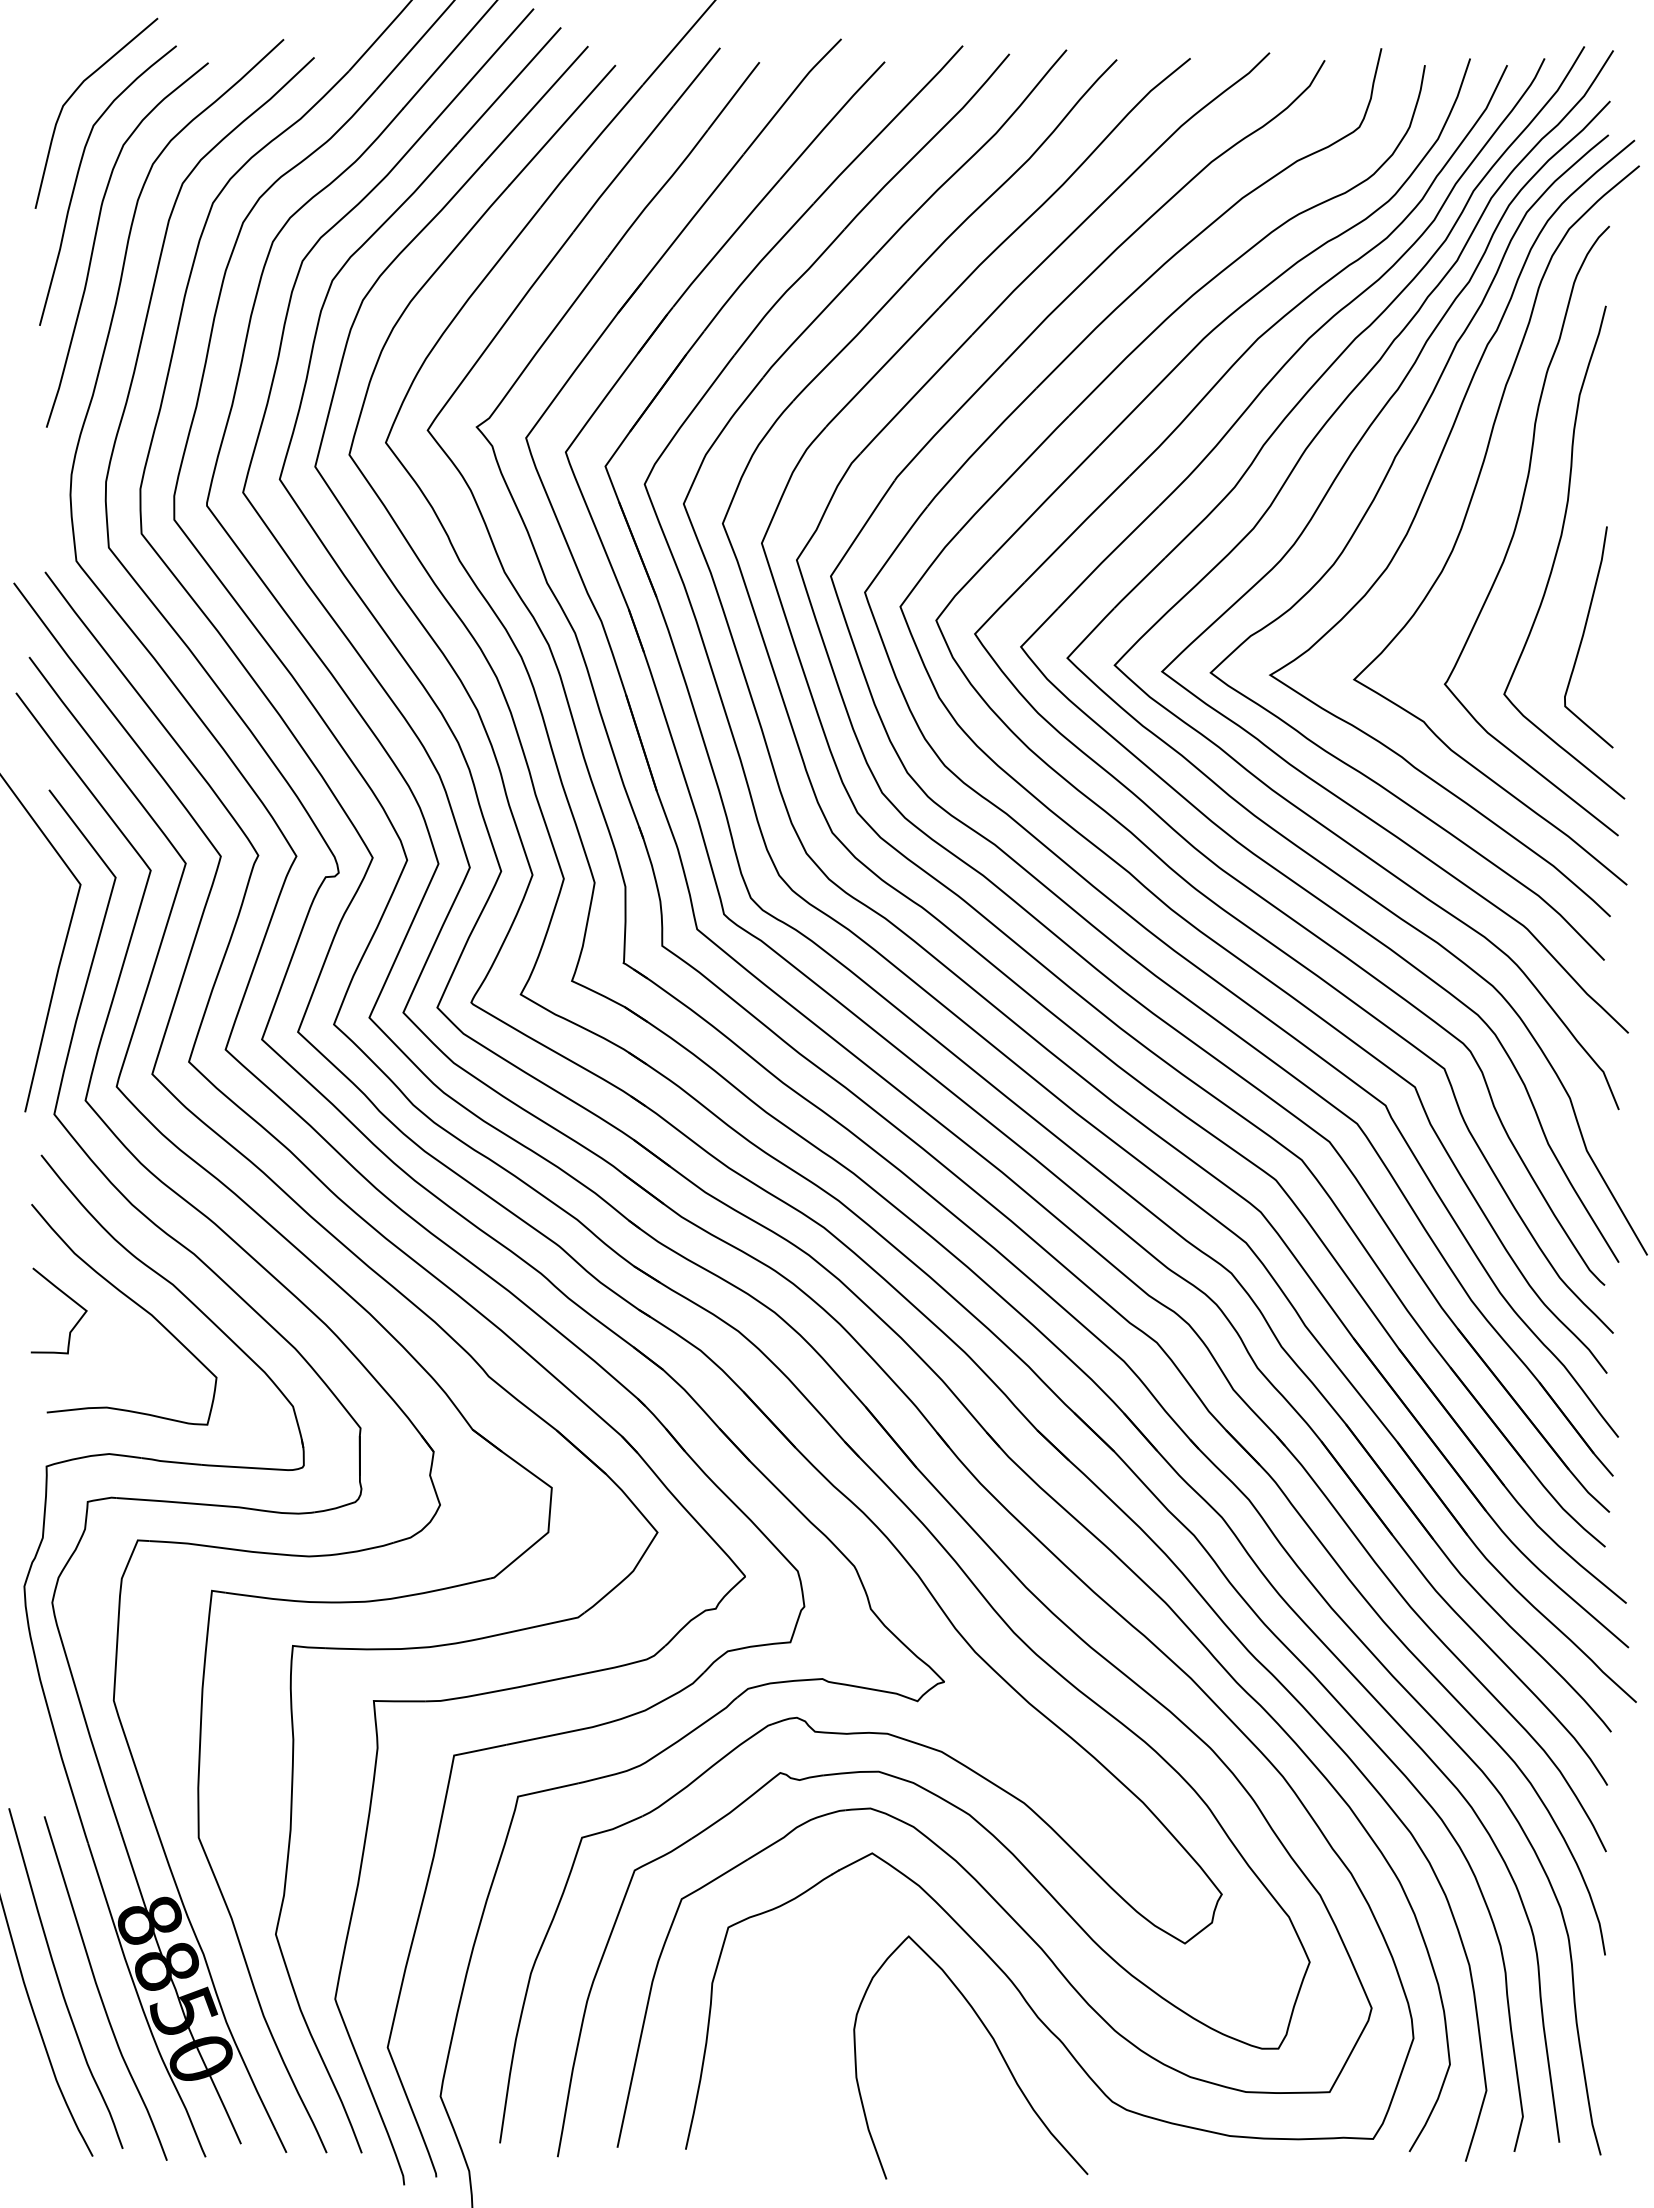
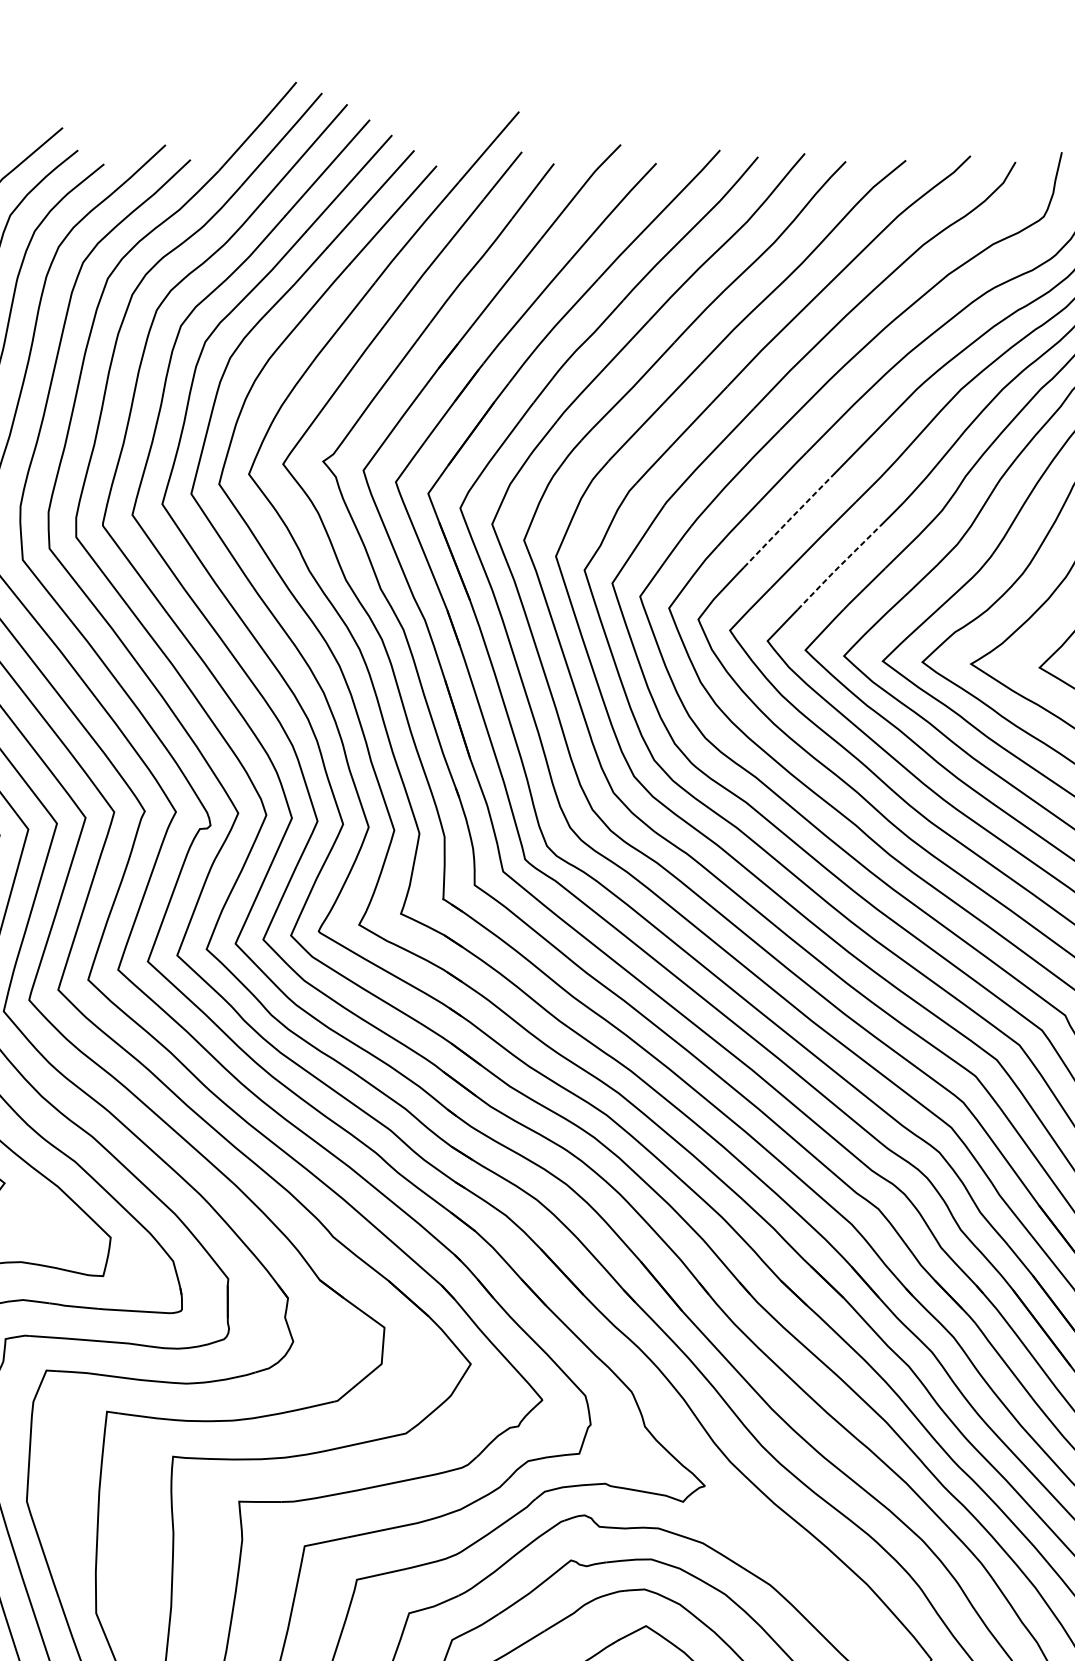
line: (1046, 500) -> (788, 521), solid -> dashed
line: (1107, 557) -> (838, 568), solid -> dashed

